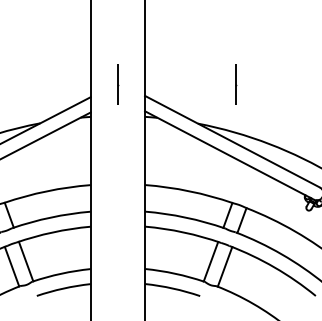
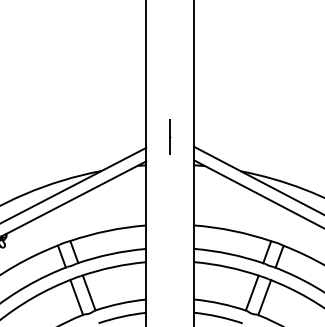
line: (236, 84) -> (274, 136), removed

